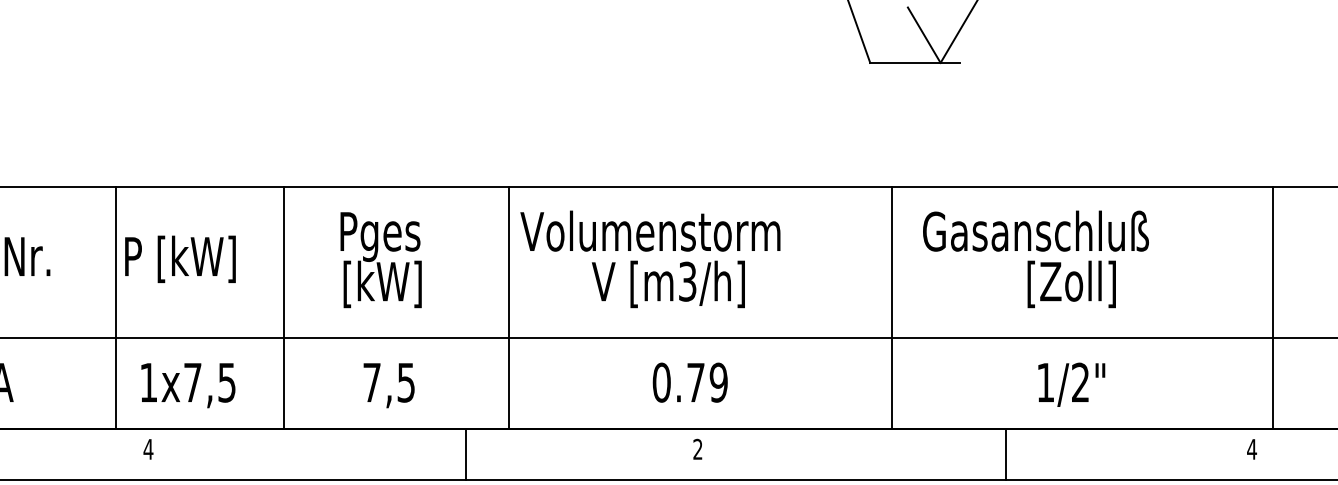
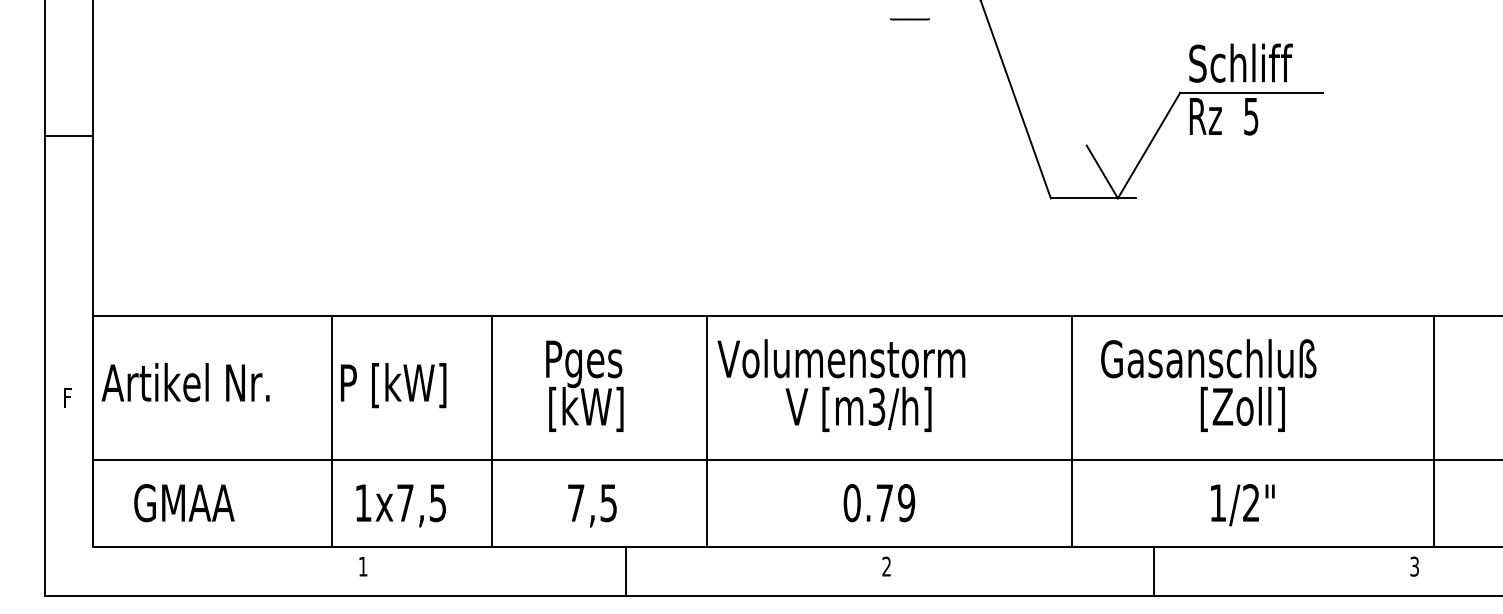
text: (147, 449) -> (362, 566), 4 -> 1
text: (1251, 449) -> (1414, 566), 4 -> 3
line: (465, 454) -> (625, 571), moved
line: (1005, 454) -> (1153, 571), moved

